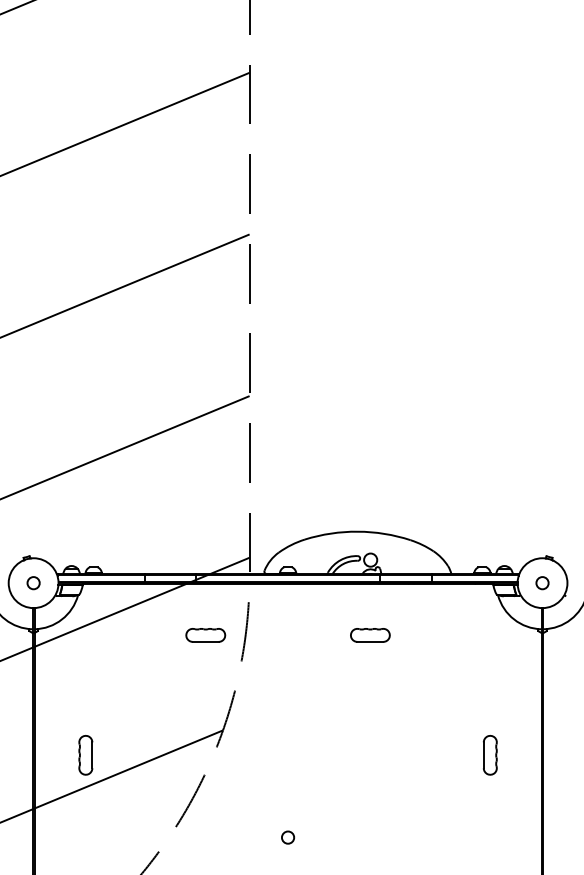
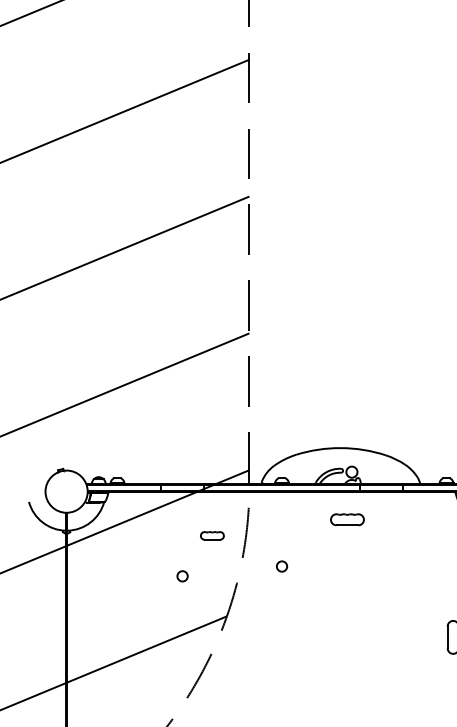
circle: (33, 583) -> (182, 576), moved
part: (205, 635) -> (212, 535), size x0.7
part: (370, 635) -> (347, 519), moved
part: (85, 755) -> (110, 637), removed
circle: (288, 837) -> (282, 566), moved

